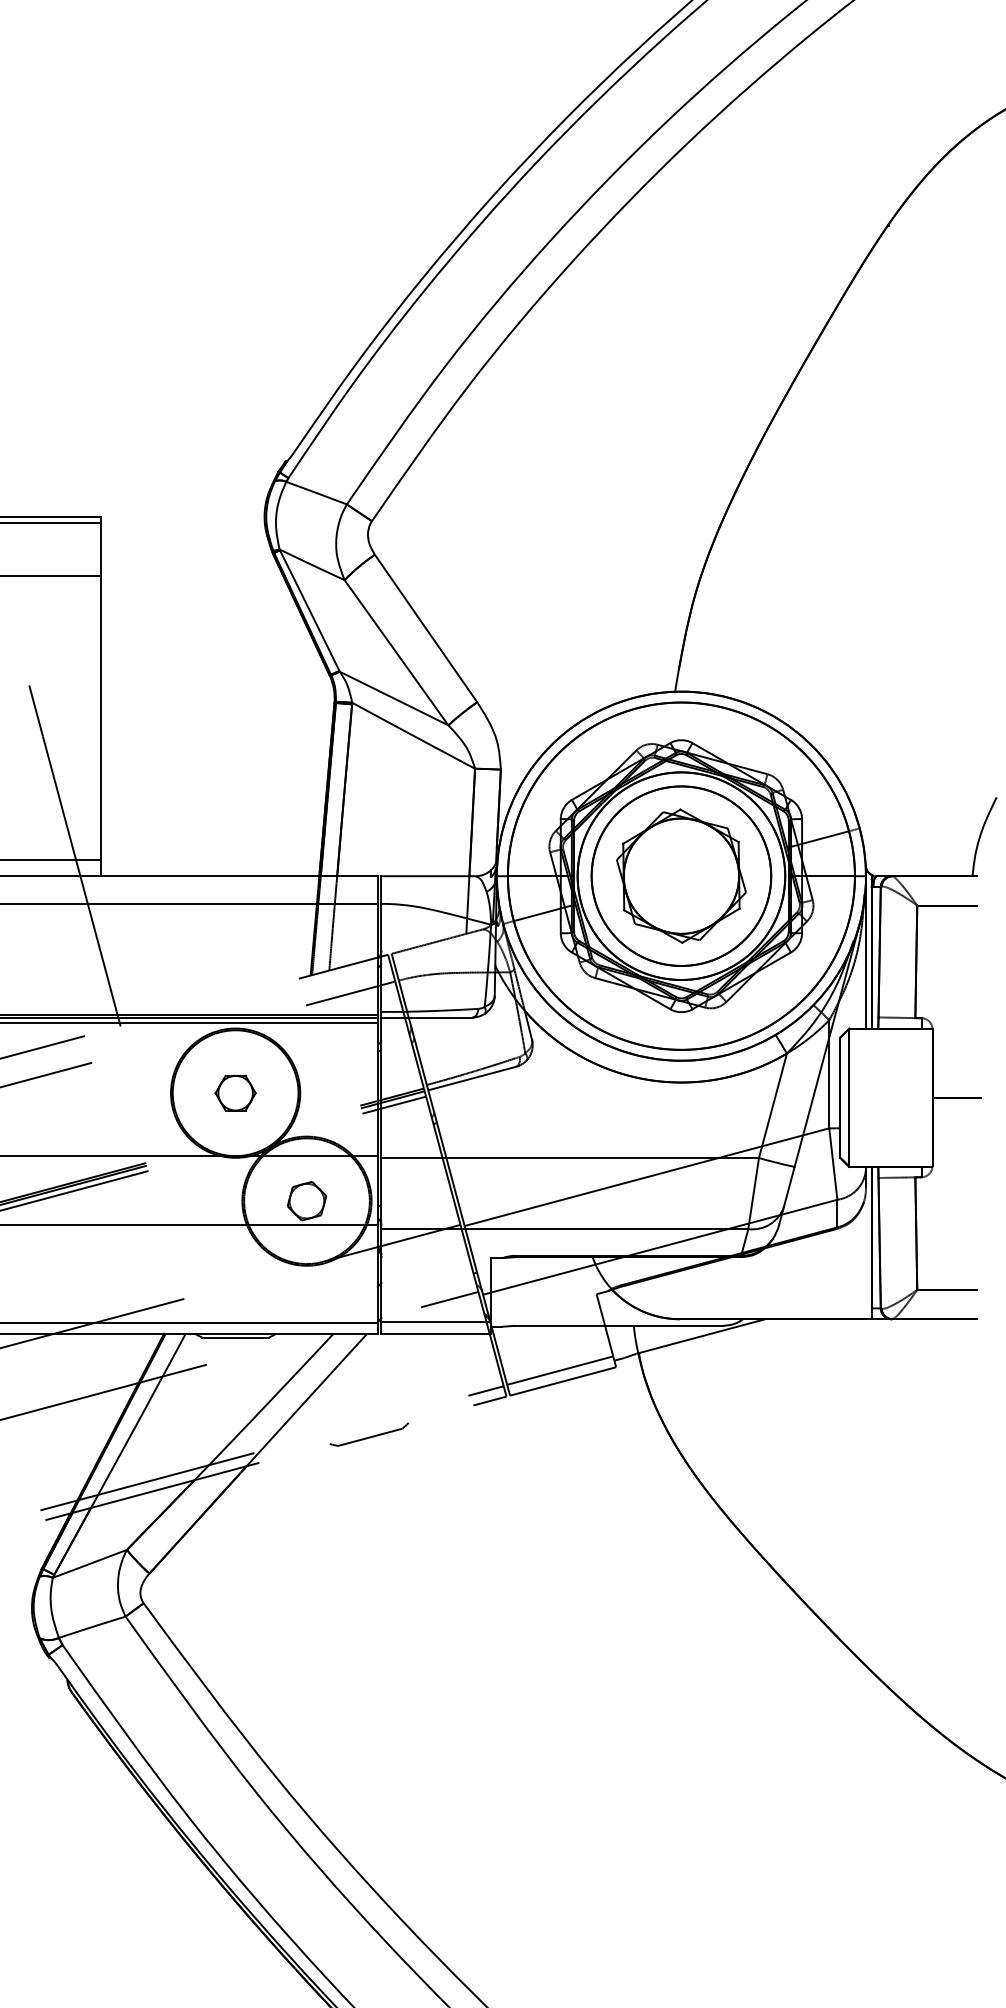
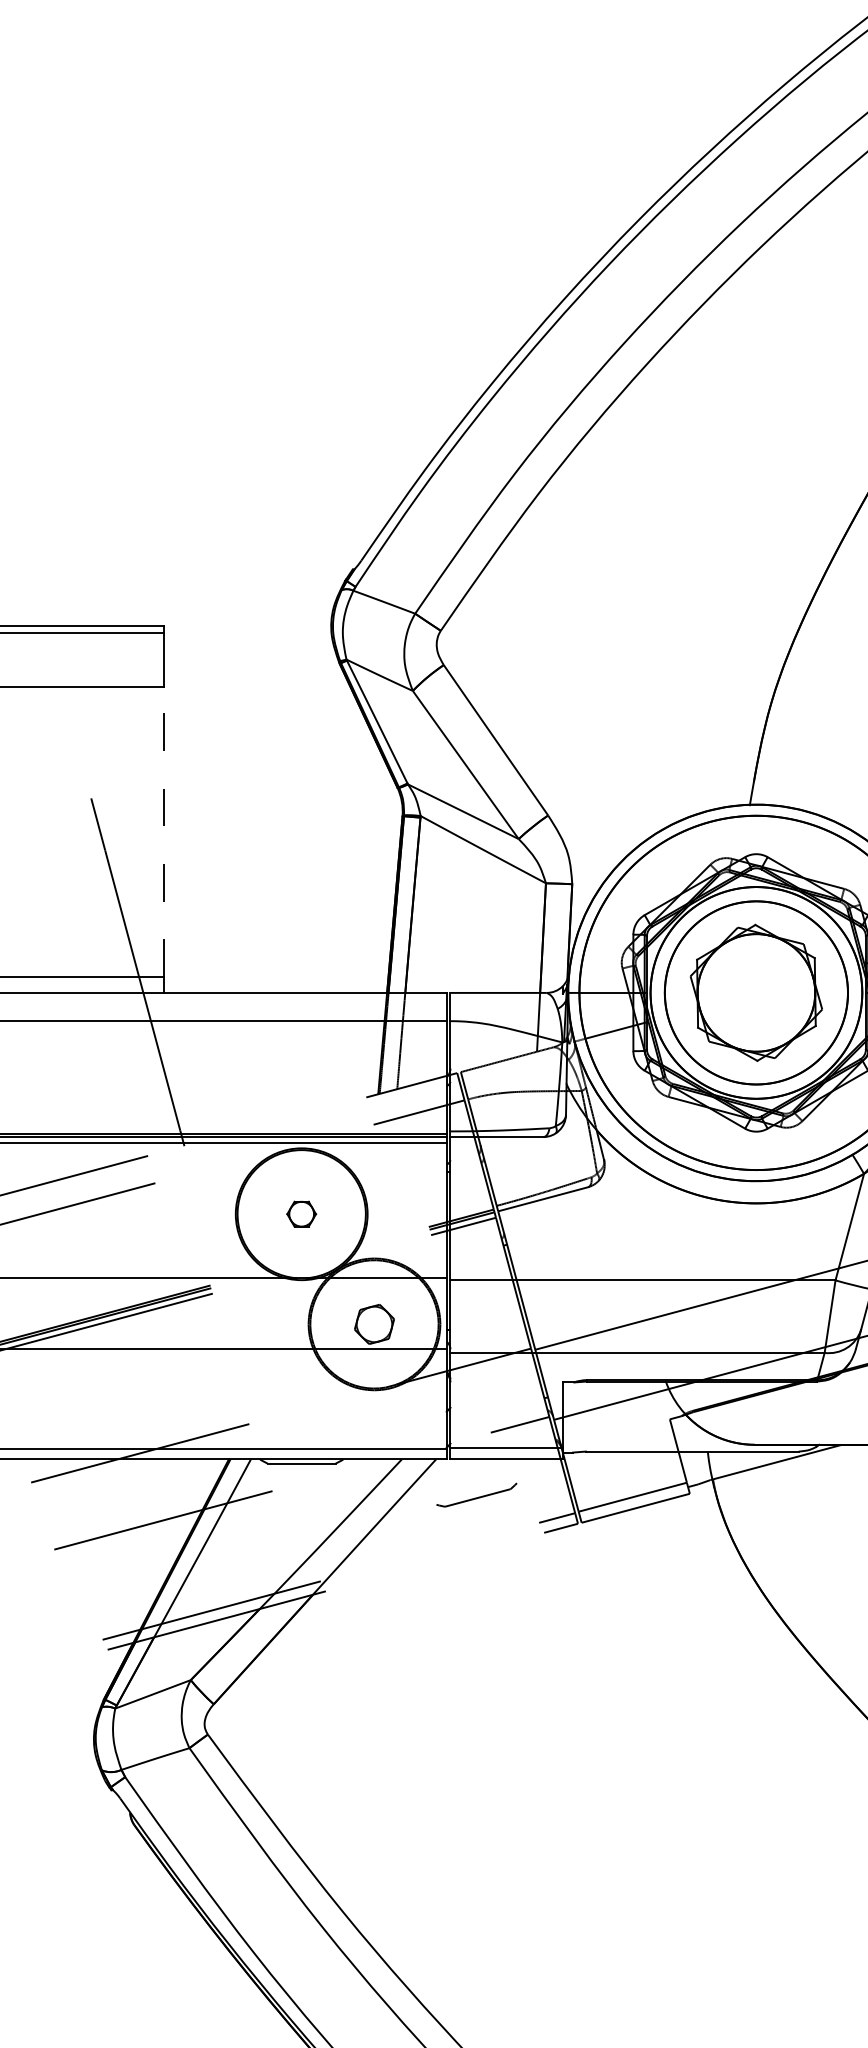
line: (100, 717) -> (163, 831), solid -> dashed
part: (235, 1092) -> (301, 1213), size x0.7
part: (369, 1434) -> (477, 1495), moved

